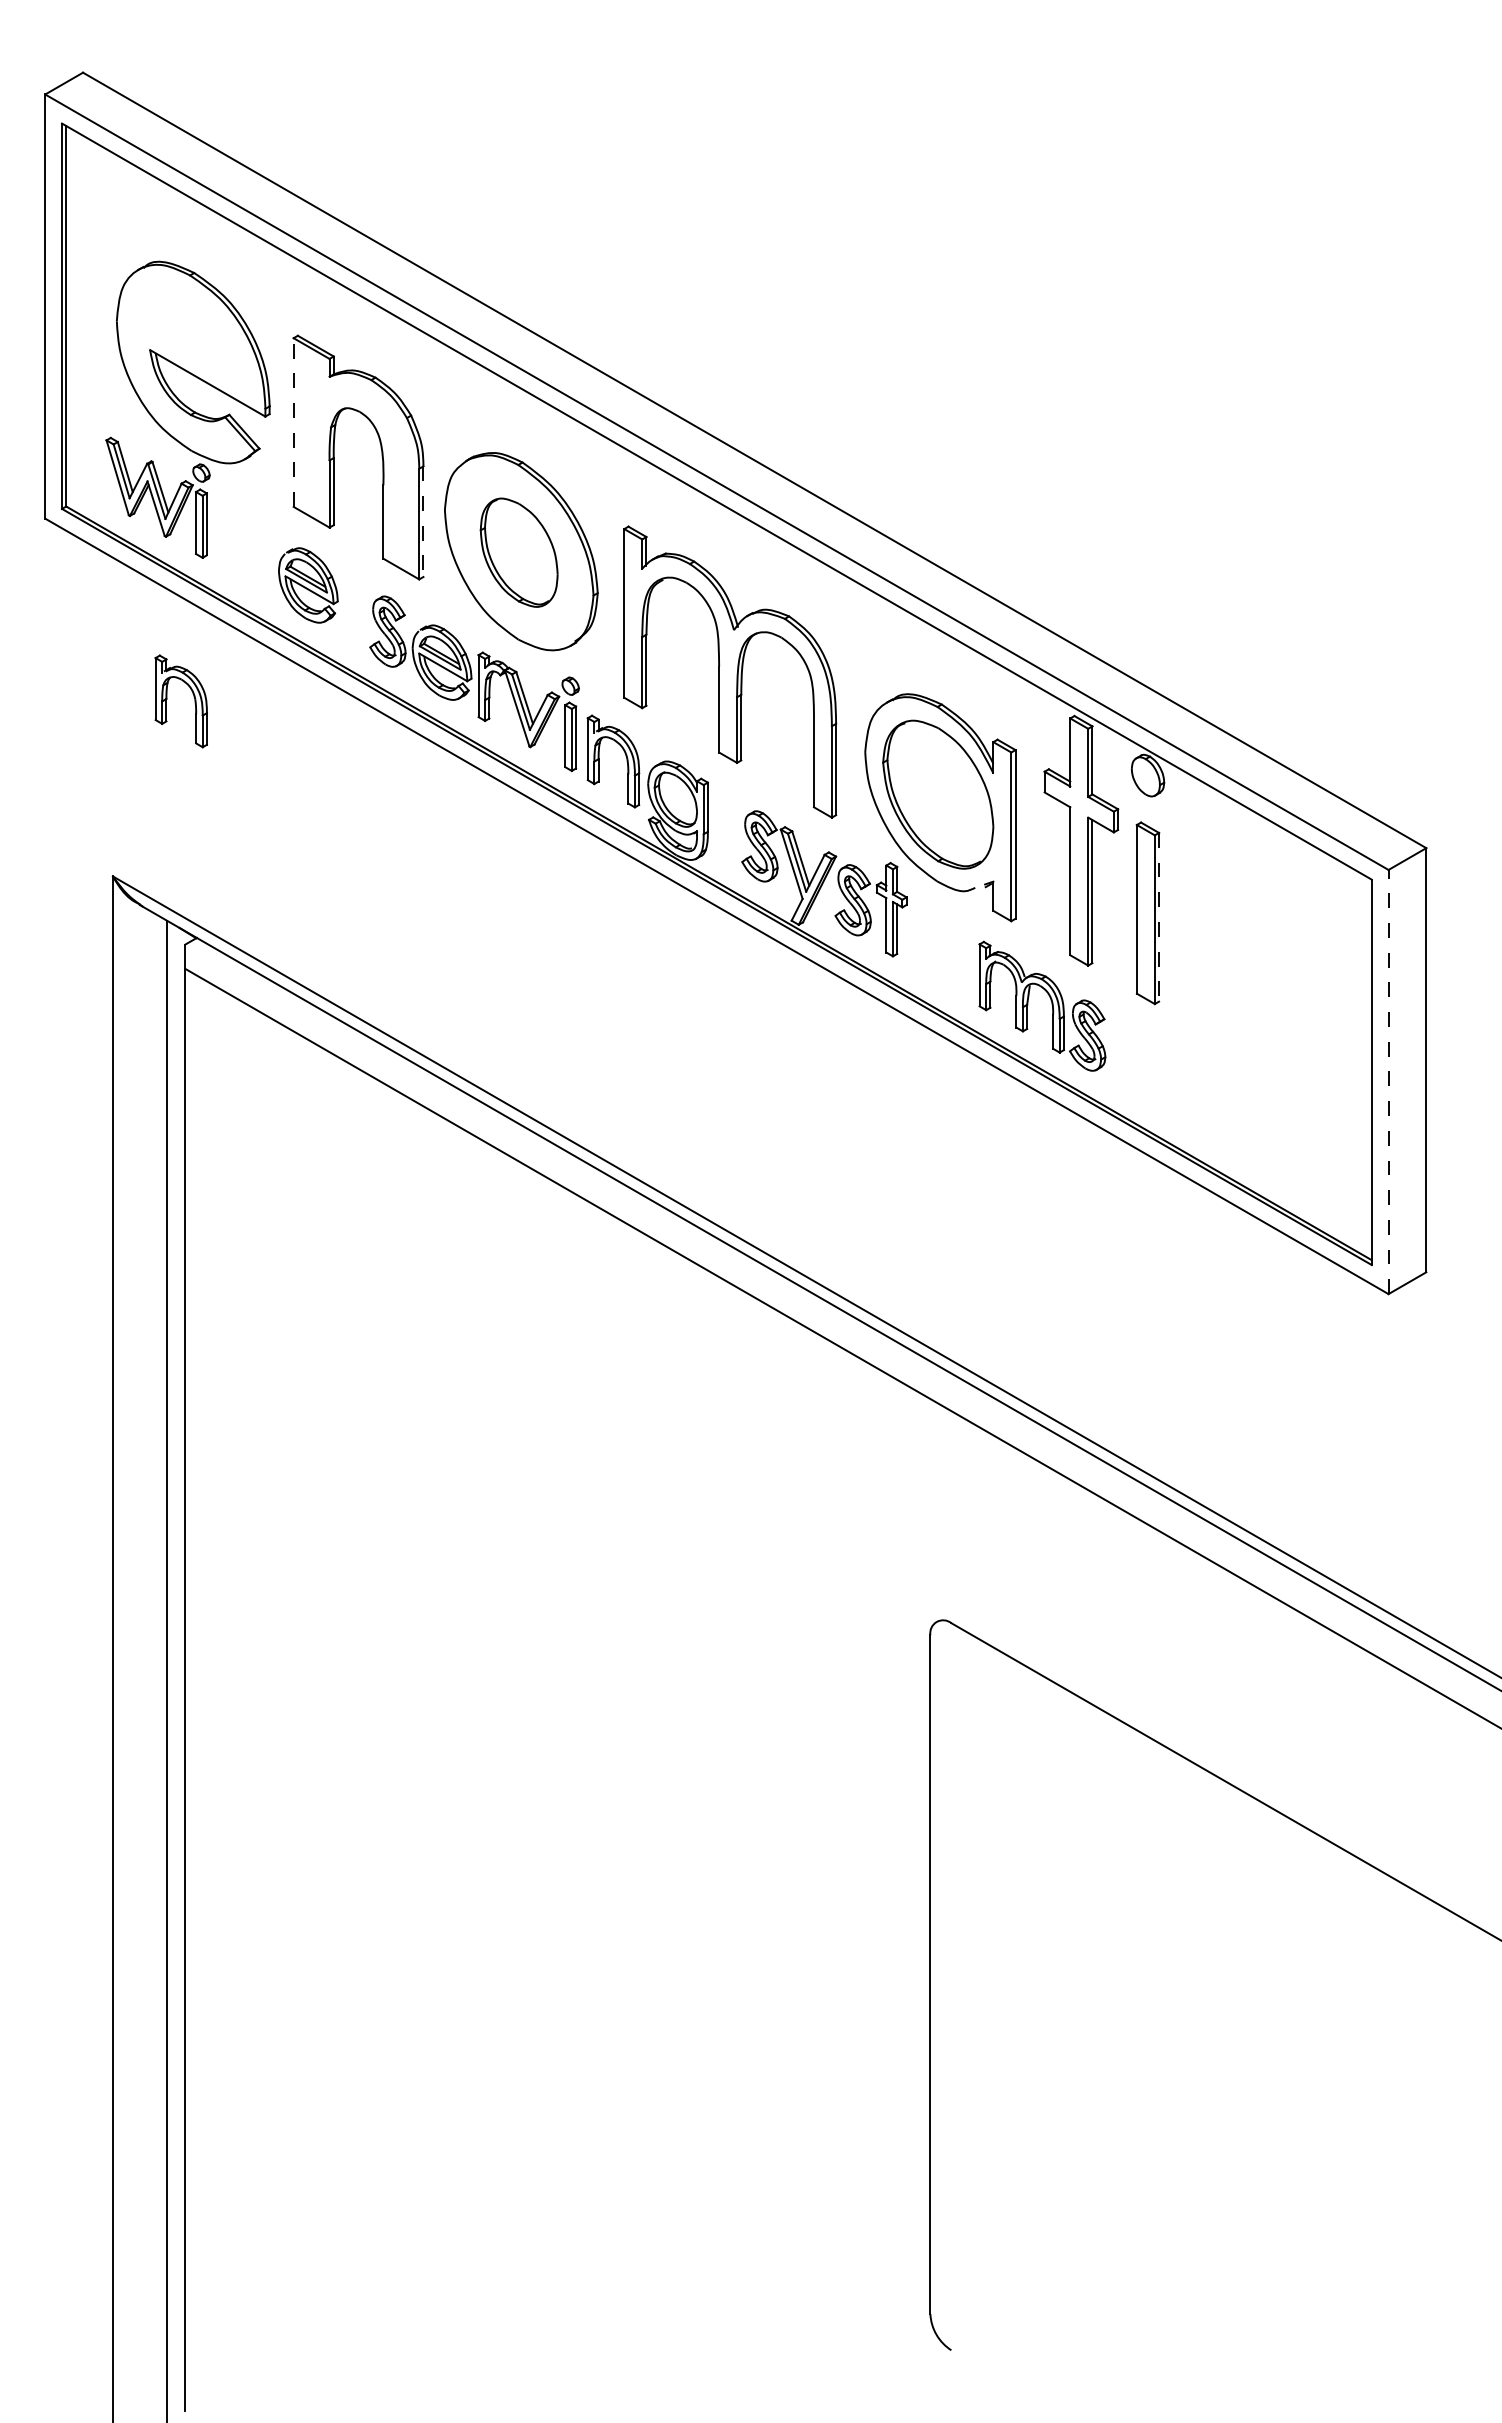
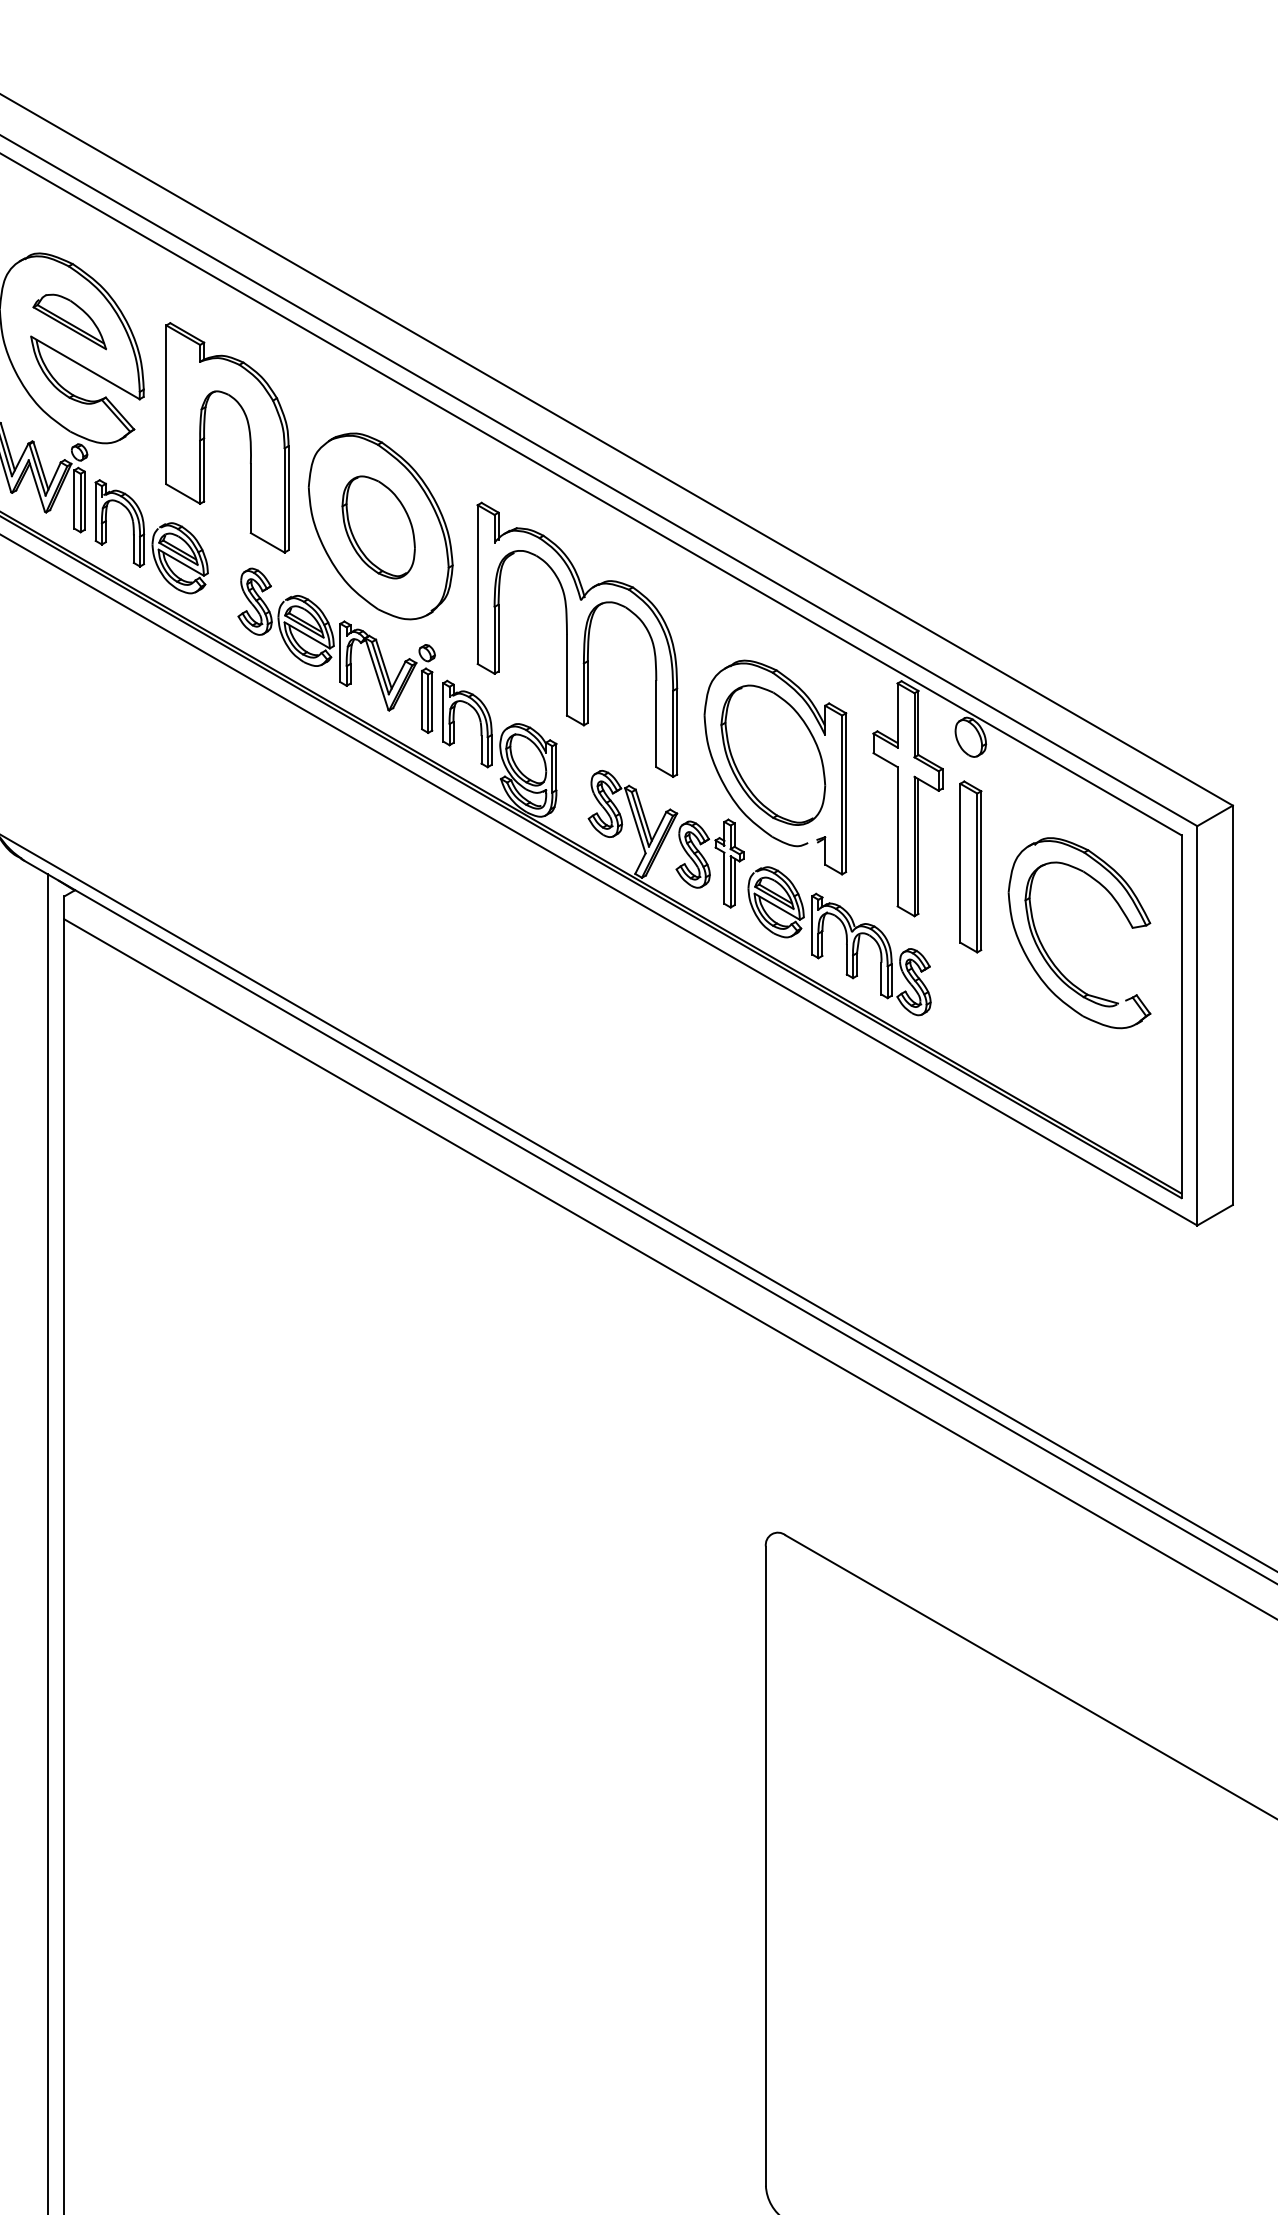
part: (190, 334) -> (69, 321), added
line: (293, 422) -> (166, 404), dashed -> solid
line: (423, 522) -> (288, 498), dashed -> solid
part: (167, 699) -> (106, 521), moved
line: (1159, 917) -> (981, 870), dashed -> solid
part: (941, 950) -> (776, 901), added
part: (1229, 1004) -> (1047, 952), added
line: (1388, 1081) -> (1197, 1025), dashed -> solid

